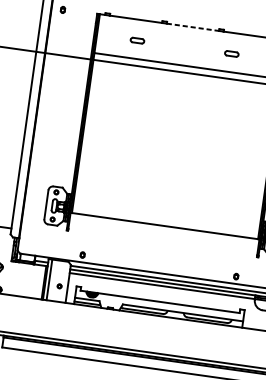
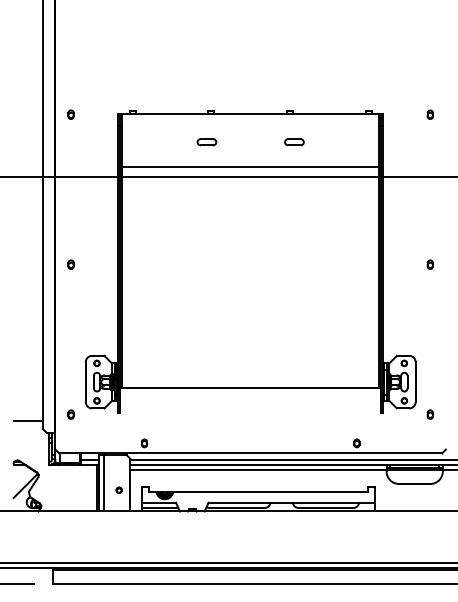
line: (193, 27) -> (251, 113), dashed -> solid
part: (137, 40) -> (206, 142), moved
part: (231, 54) -> (294, 142), moved
part: (47, 118) -> (70, 264), added
part: (32, 226) -> (70, 414), added

